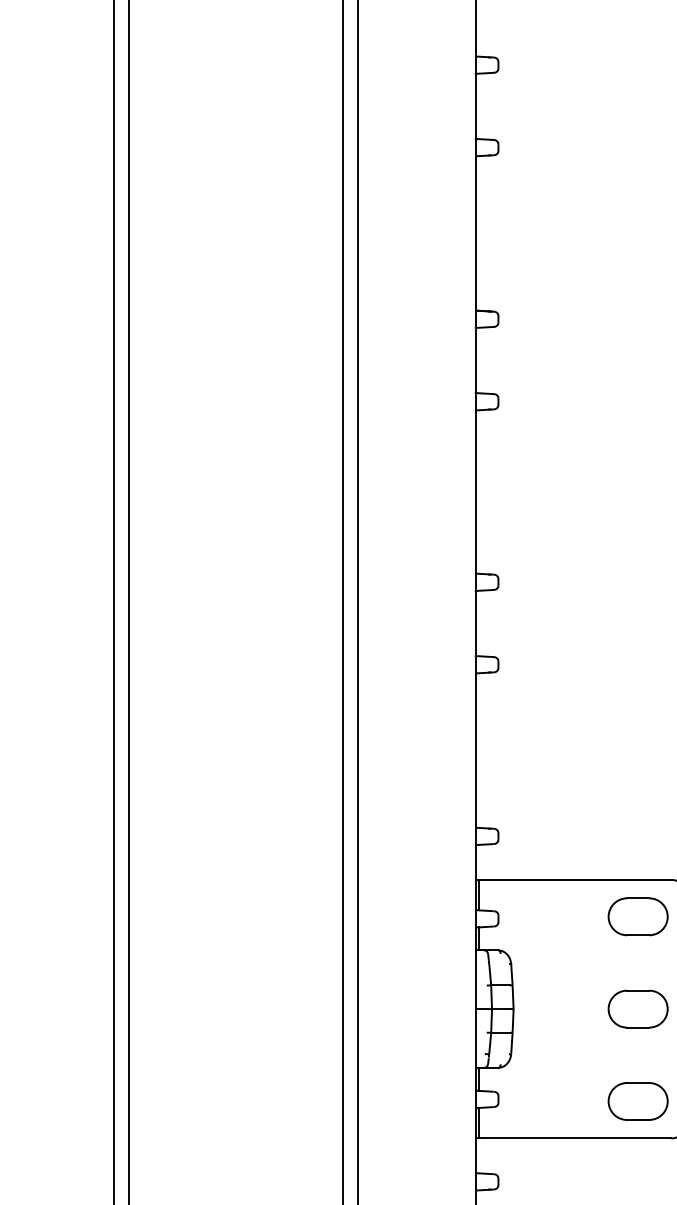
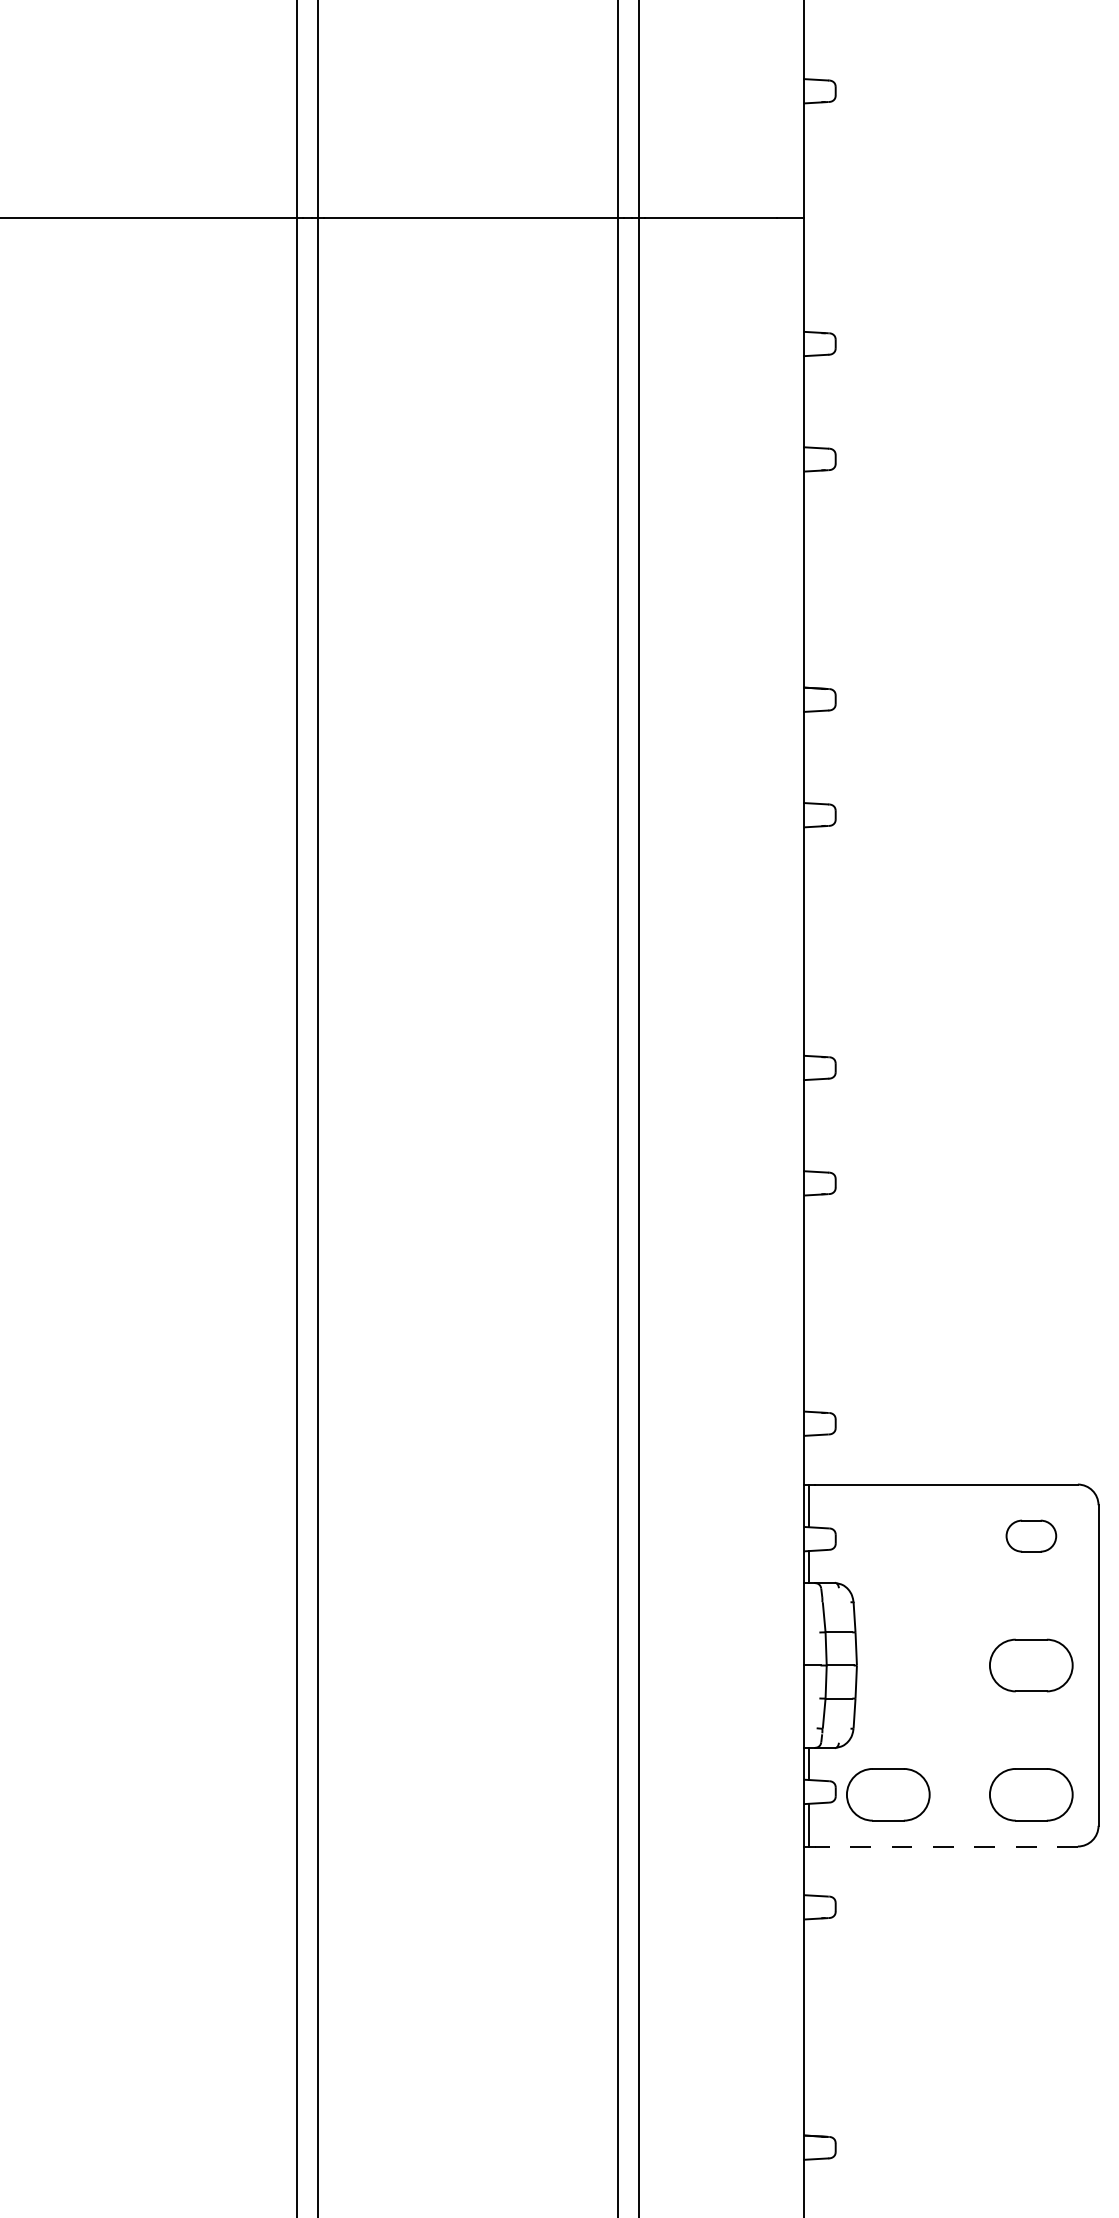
part: (638, 916) -> (1031, 1535), size x0.6
part: (536, 1101) -> (888, 1794), added
line: (577, 1138) -> (946, 1846), solid -> dashed

